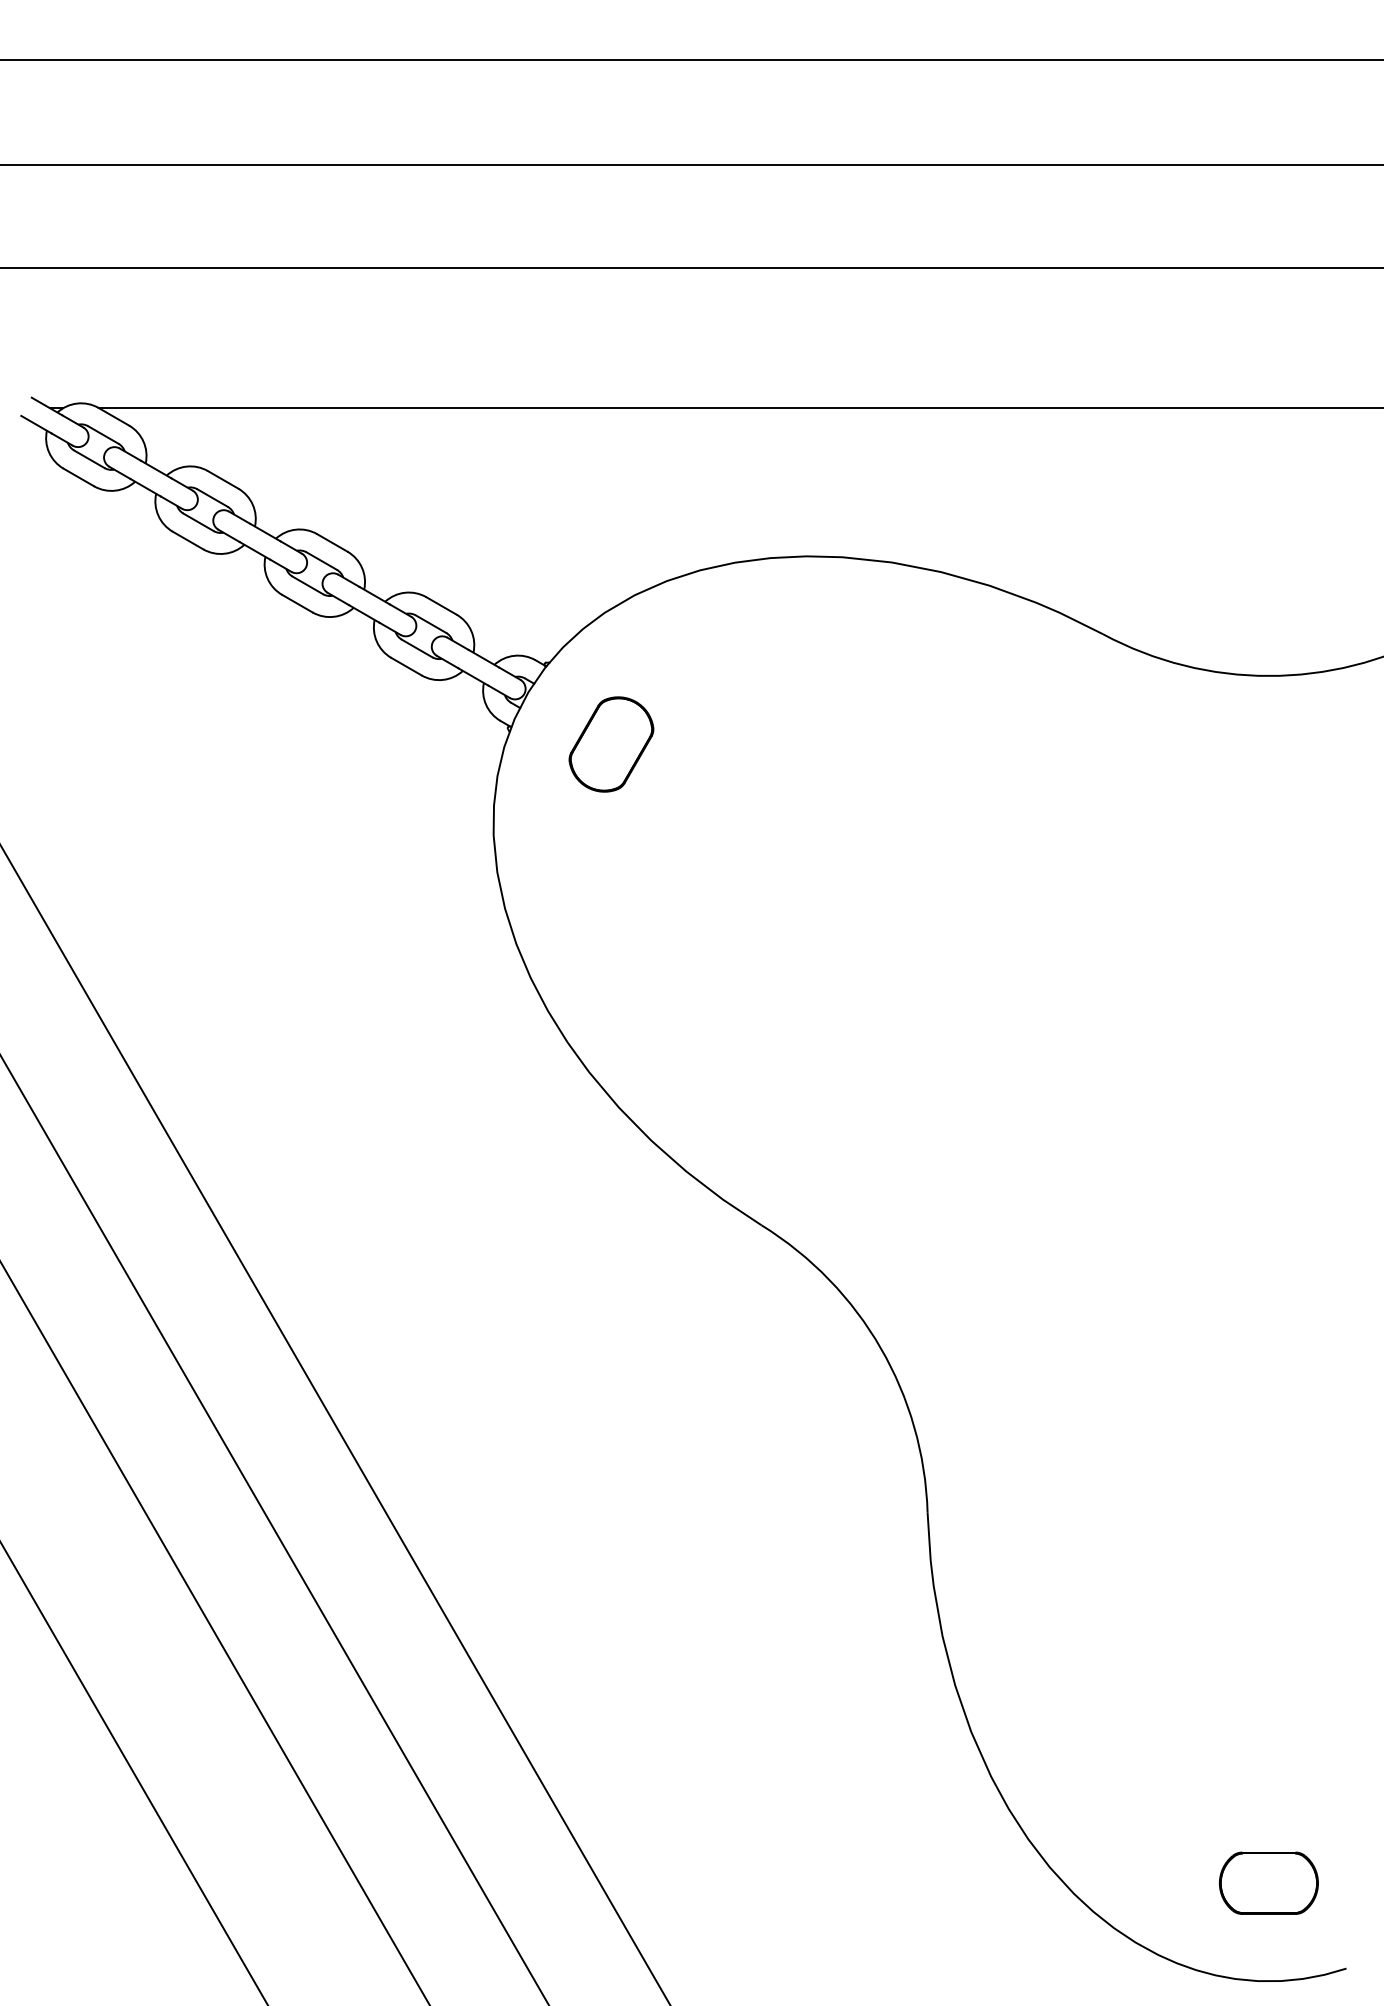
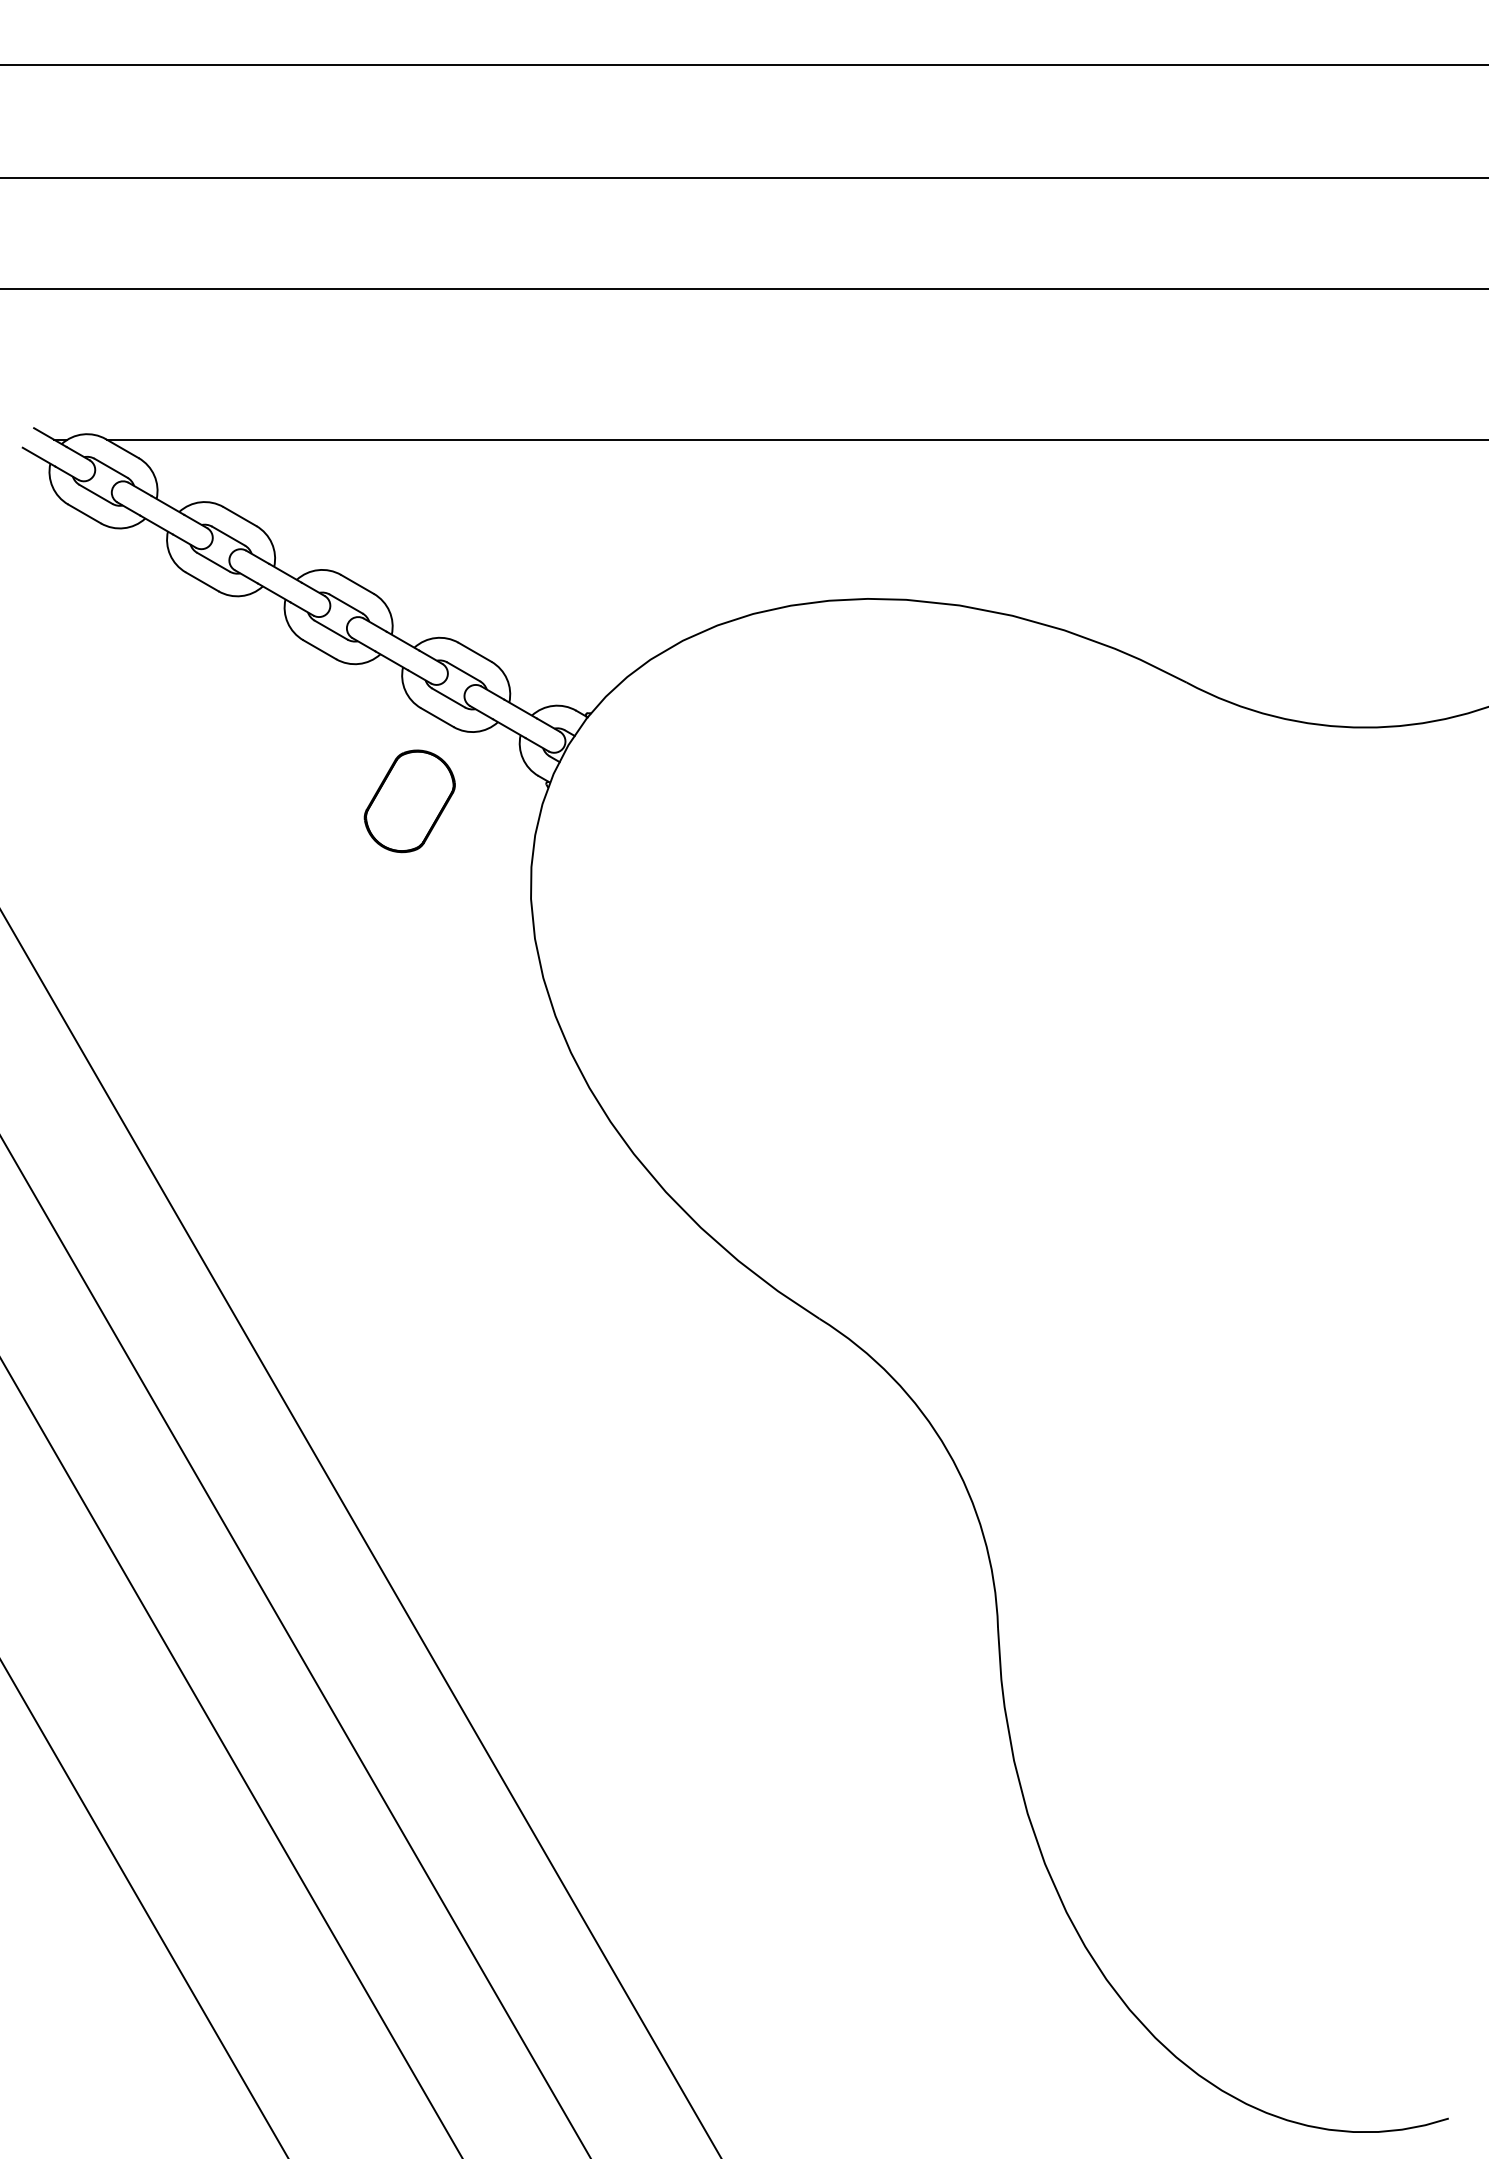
part: (611, 744) -> (409, 801), moved
part: (1268, 1883) -> (1364, 2026), removed

